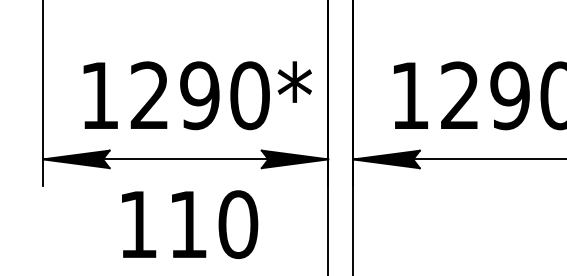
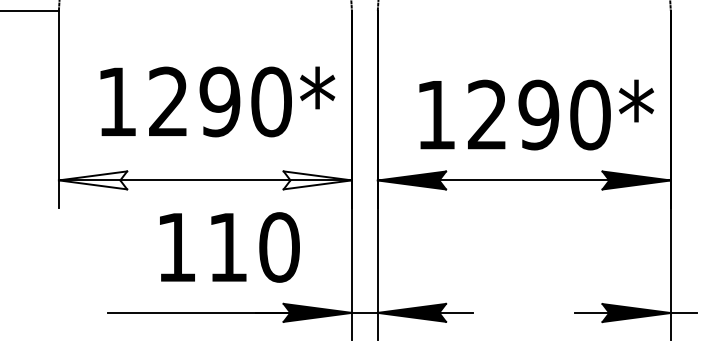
text: (197, 95) -> (217, 101), moved
fill: (75, 159) -> (92, 180), removed
fill: (294, 159) -> (317, 180), removed
text: (189, 224) -> (229, 247), moved

